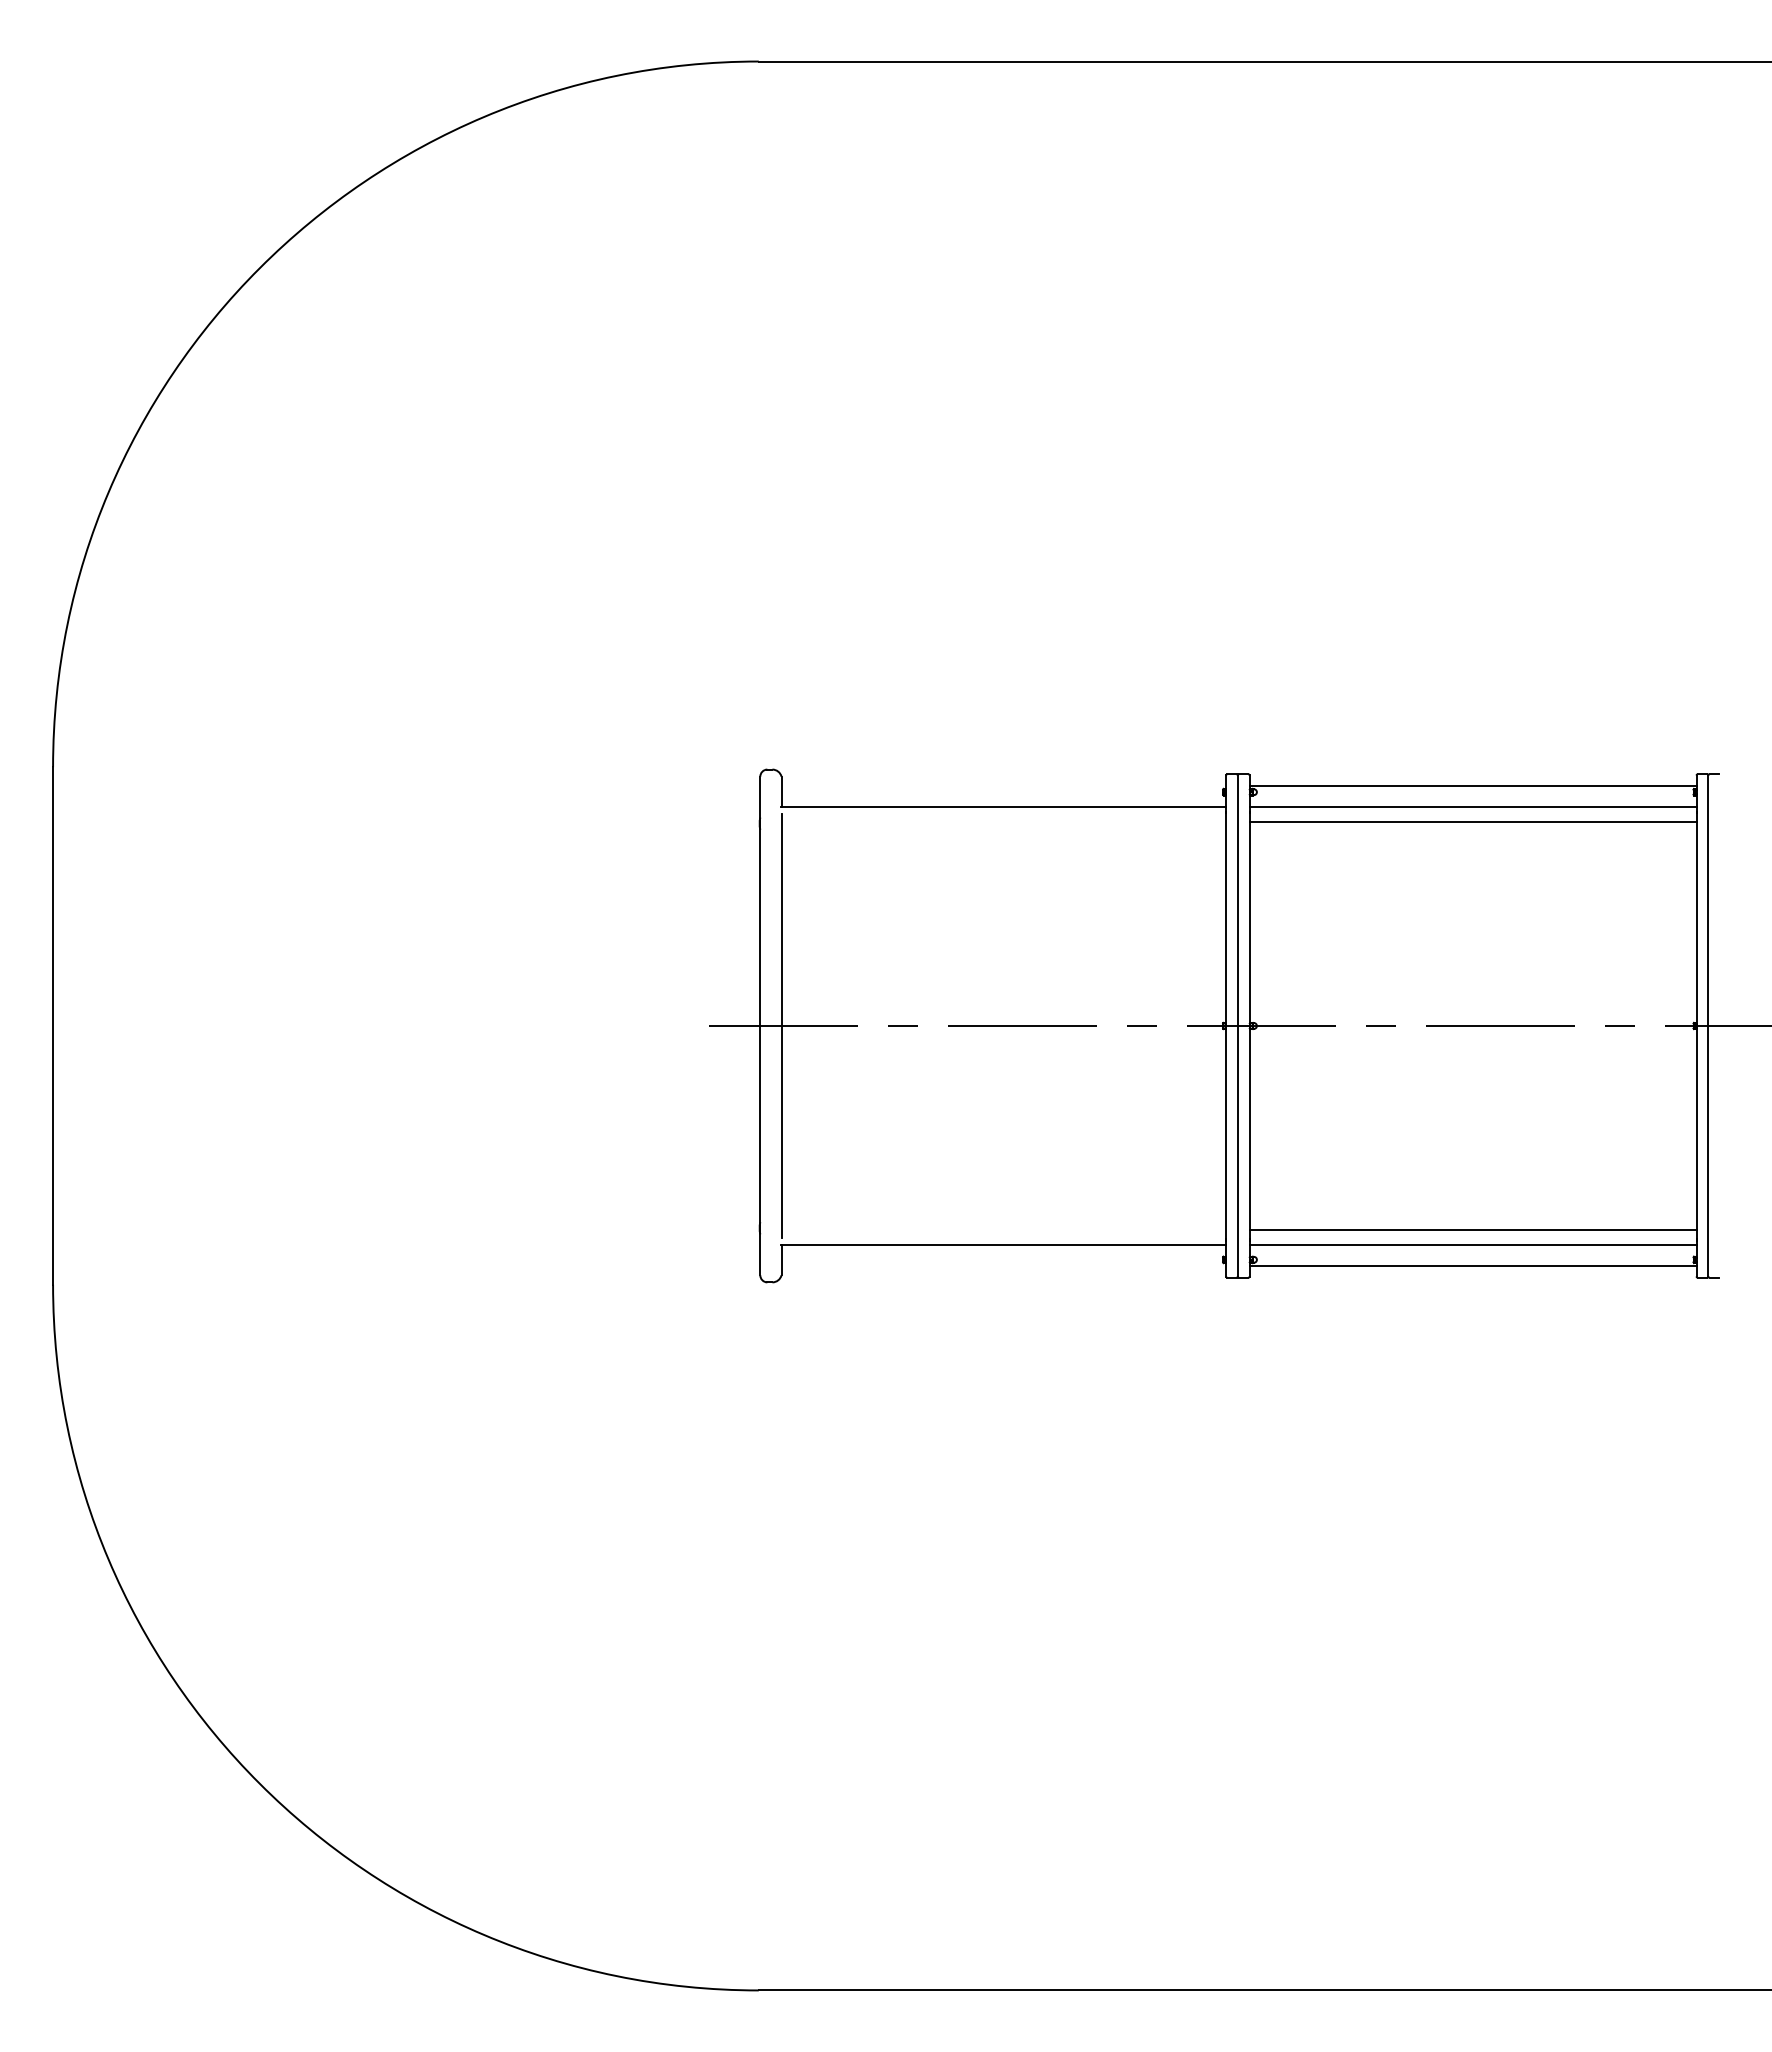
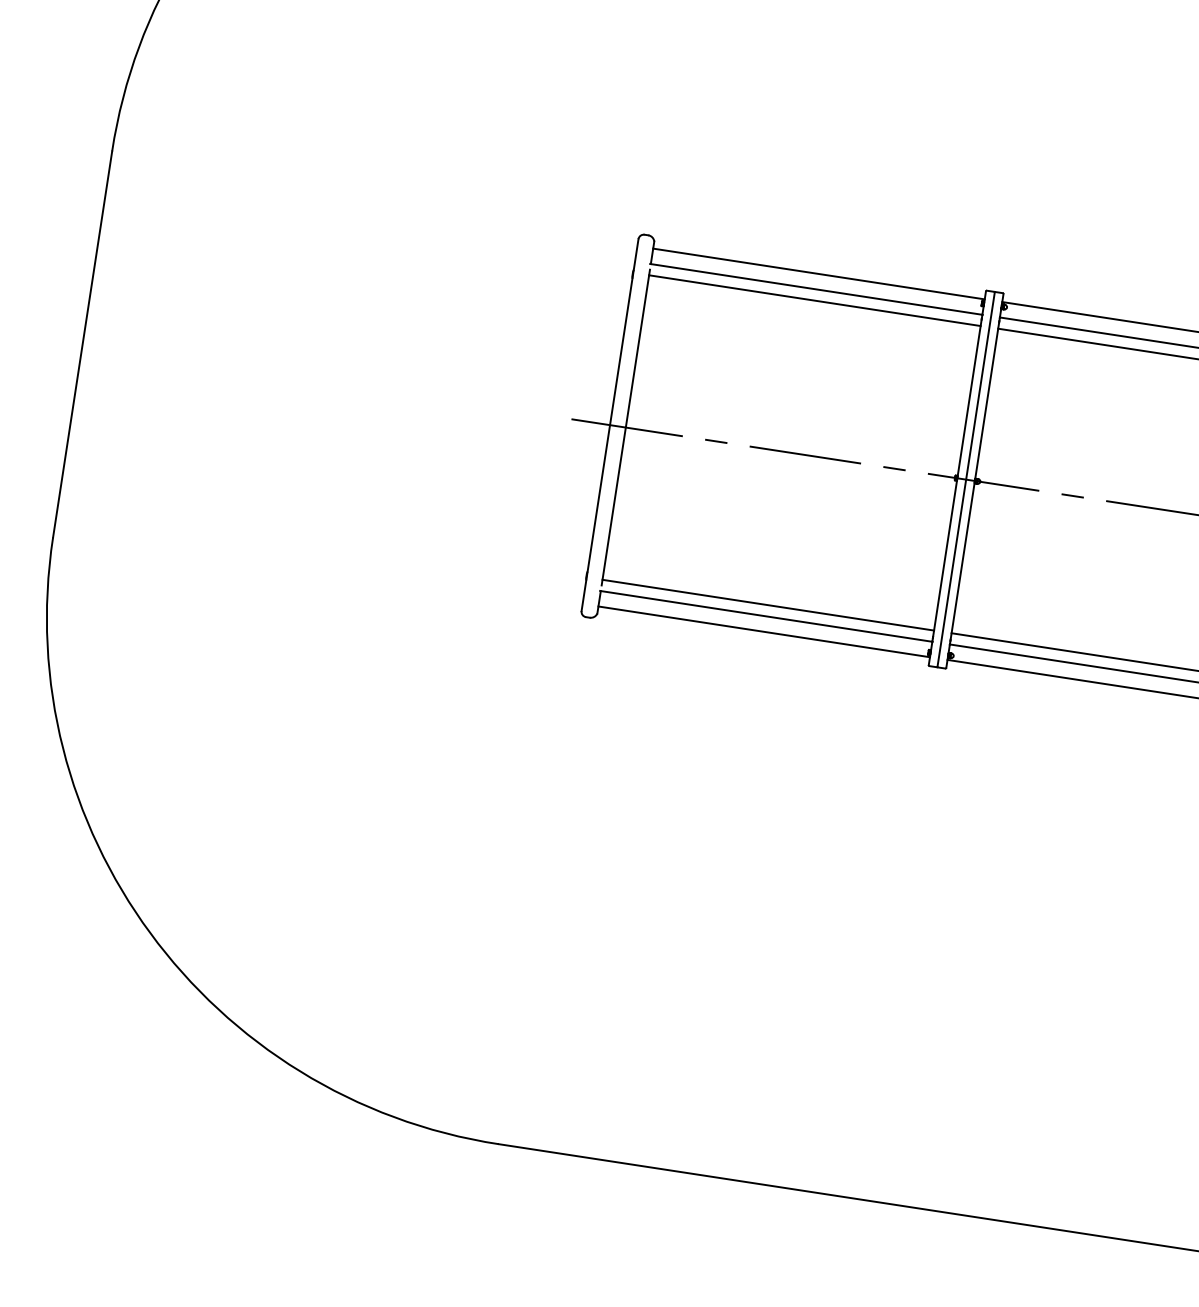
line: (1003, 786) -> (818, 274), added
line: (1003, 821) -> (814, 300), added
line: (1003, 1230) -> (768, 605), added
line: (1003, 1265) -> (764, 631), added

